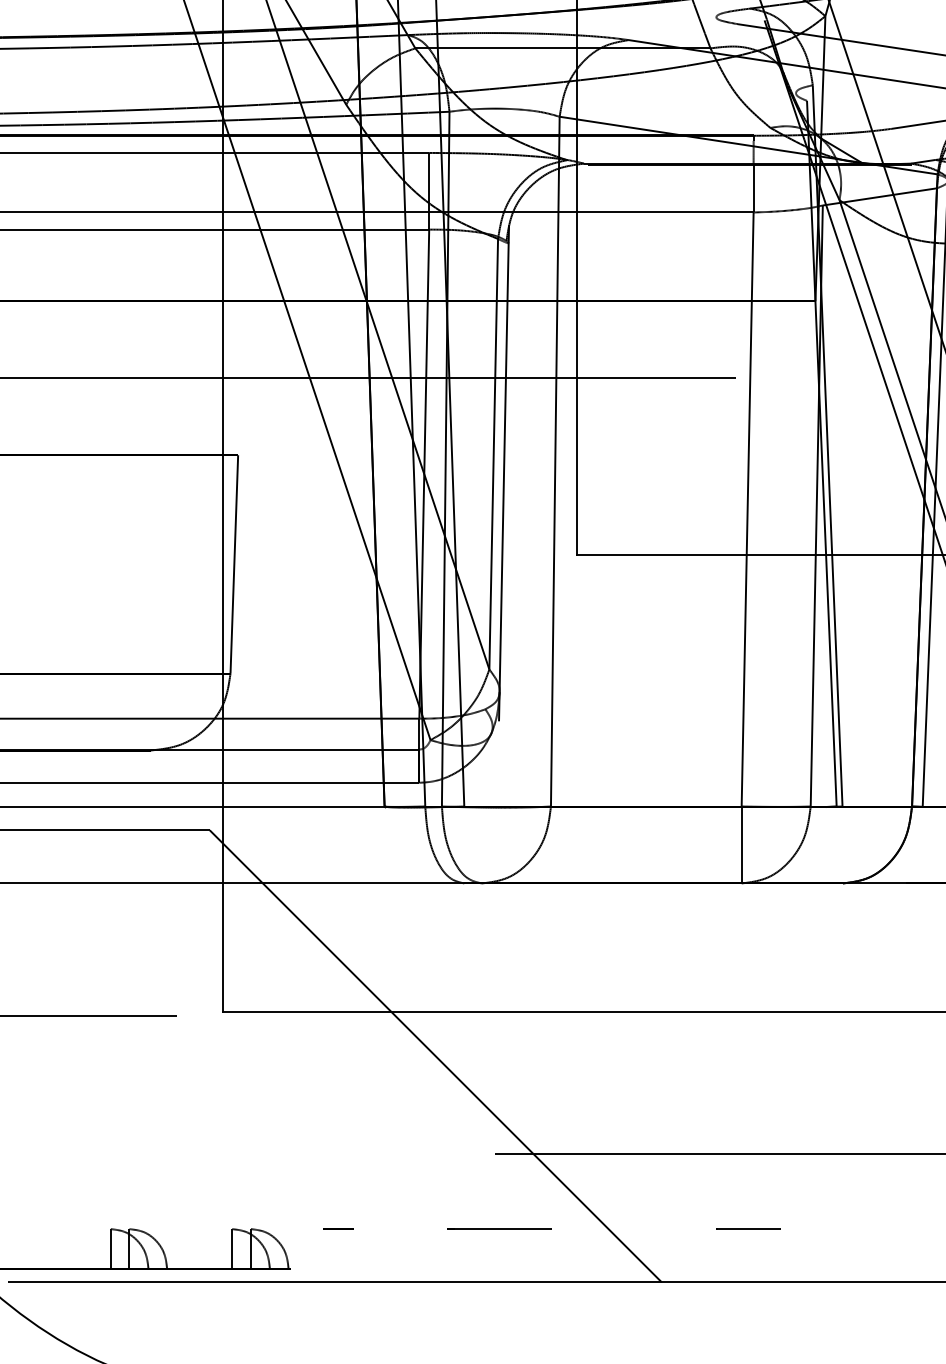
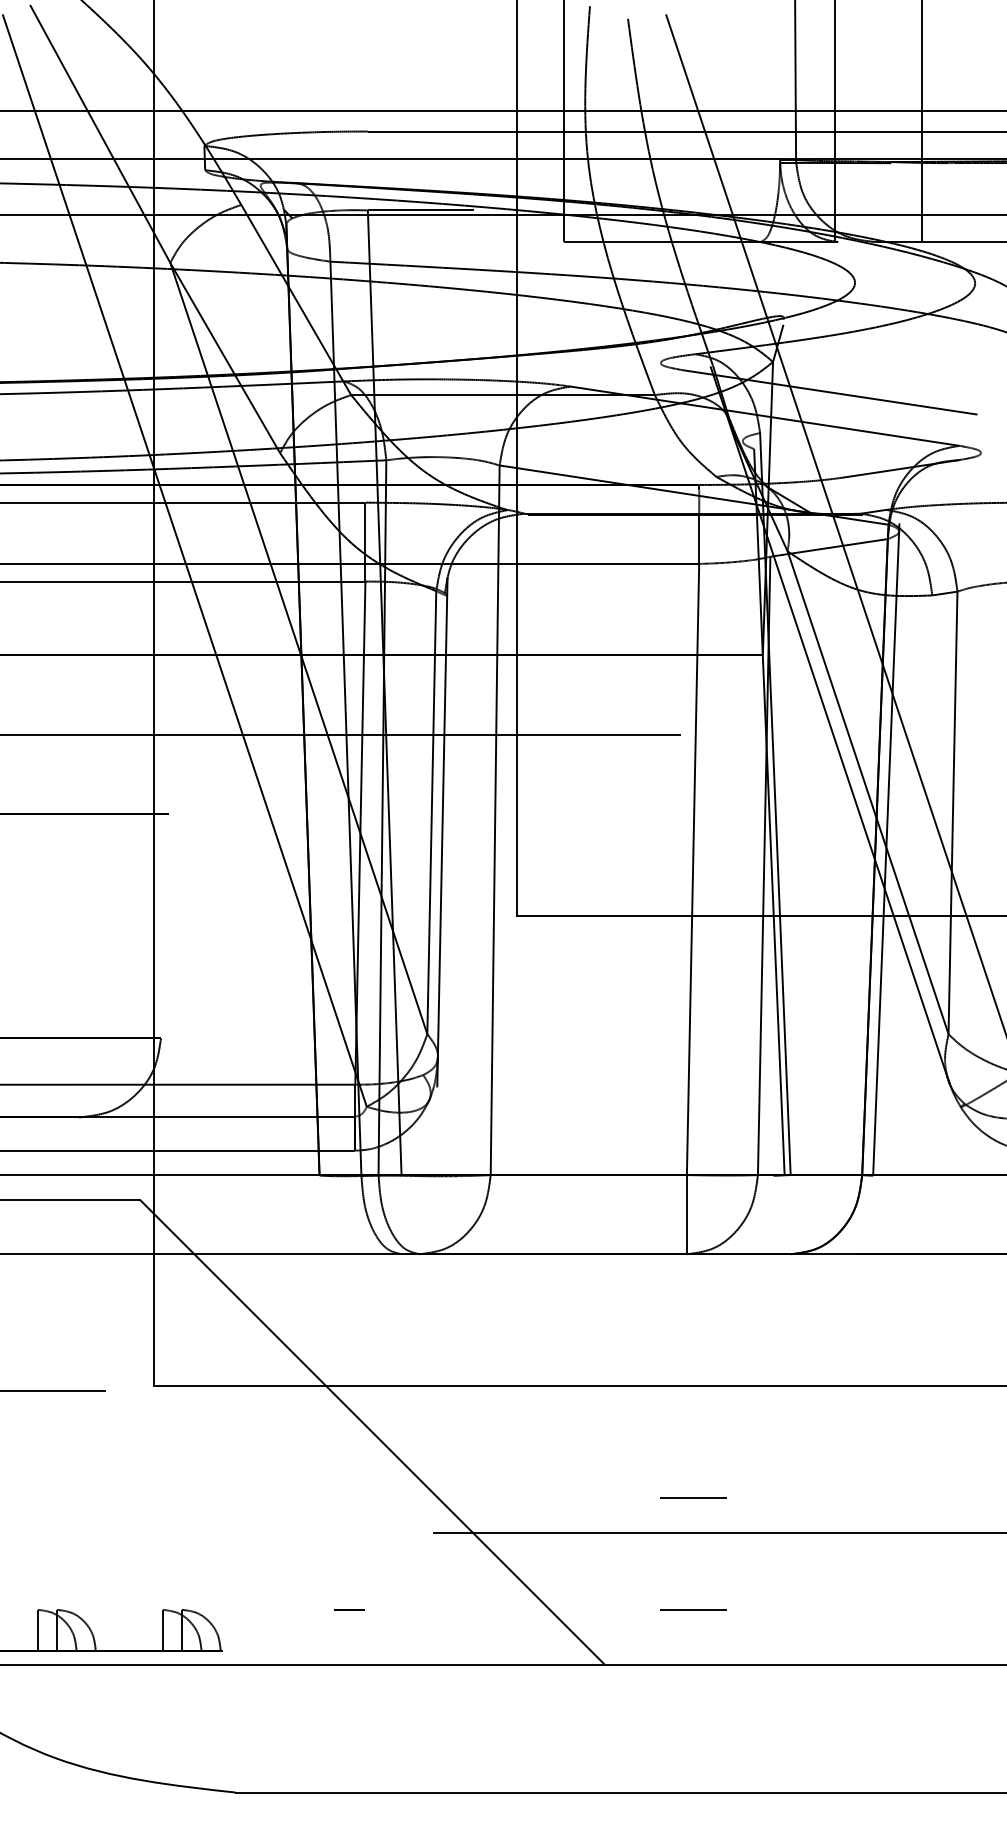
line: (233, 563) -> (164, 925), removed
line: (748, 1119) -> (693, 1497), added
line: (338, 1228) -> (349, 1609), moved
line: (499, 1228) -> (437, 1609), removed

